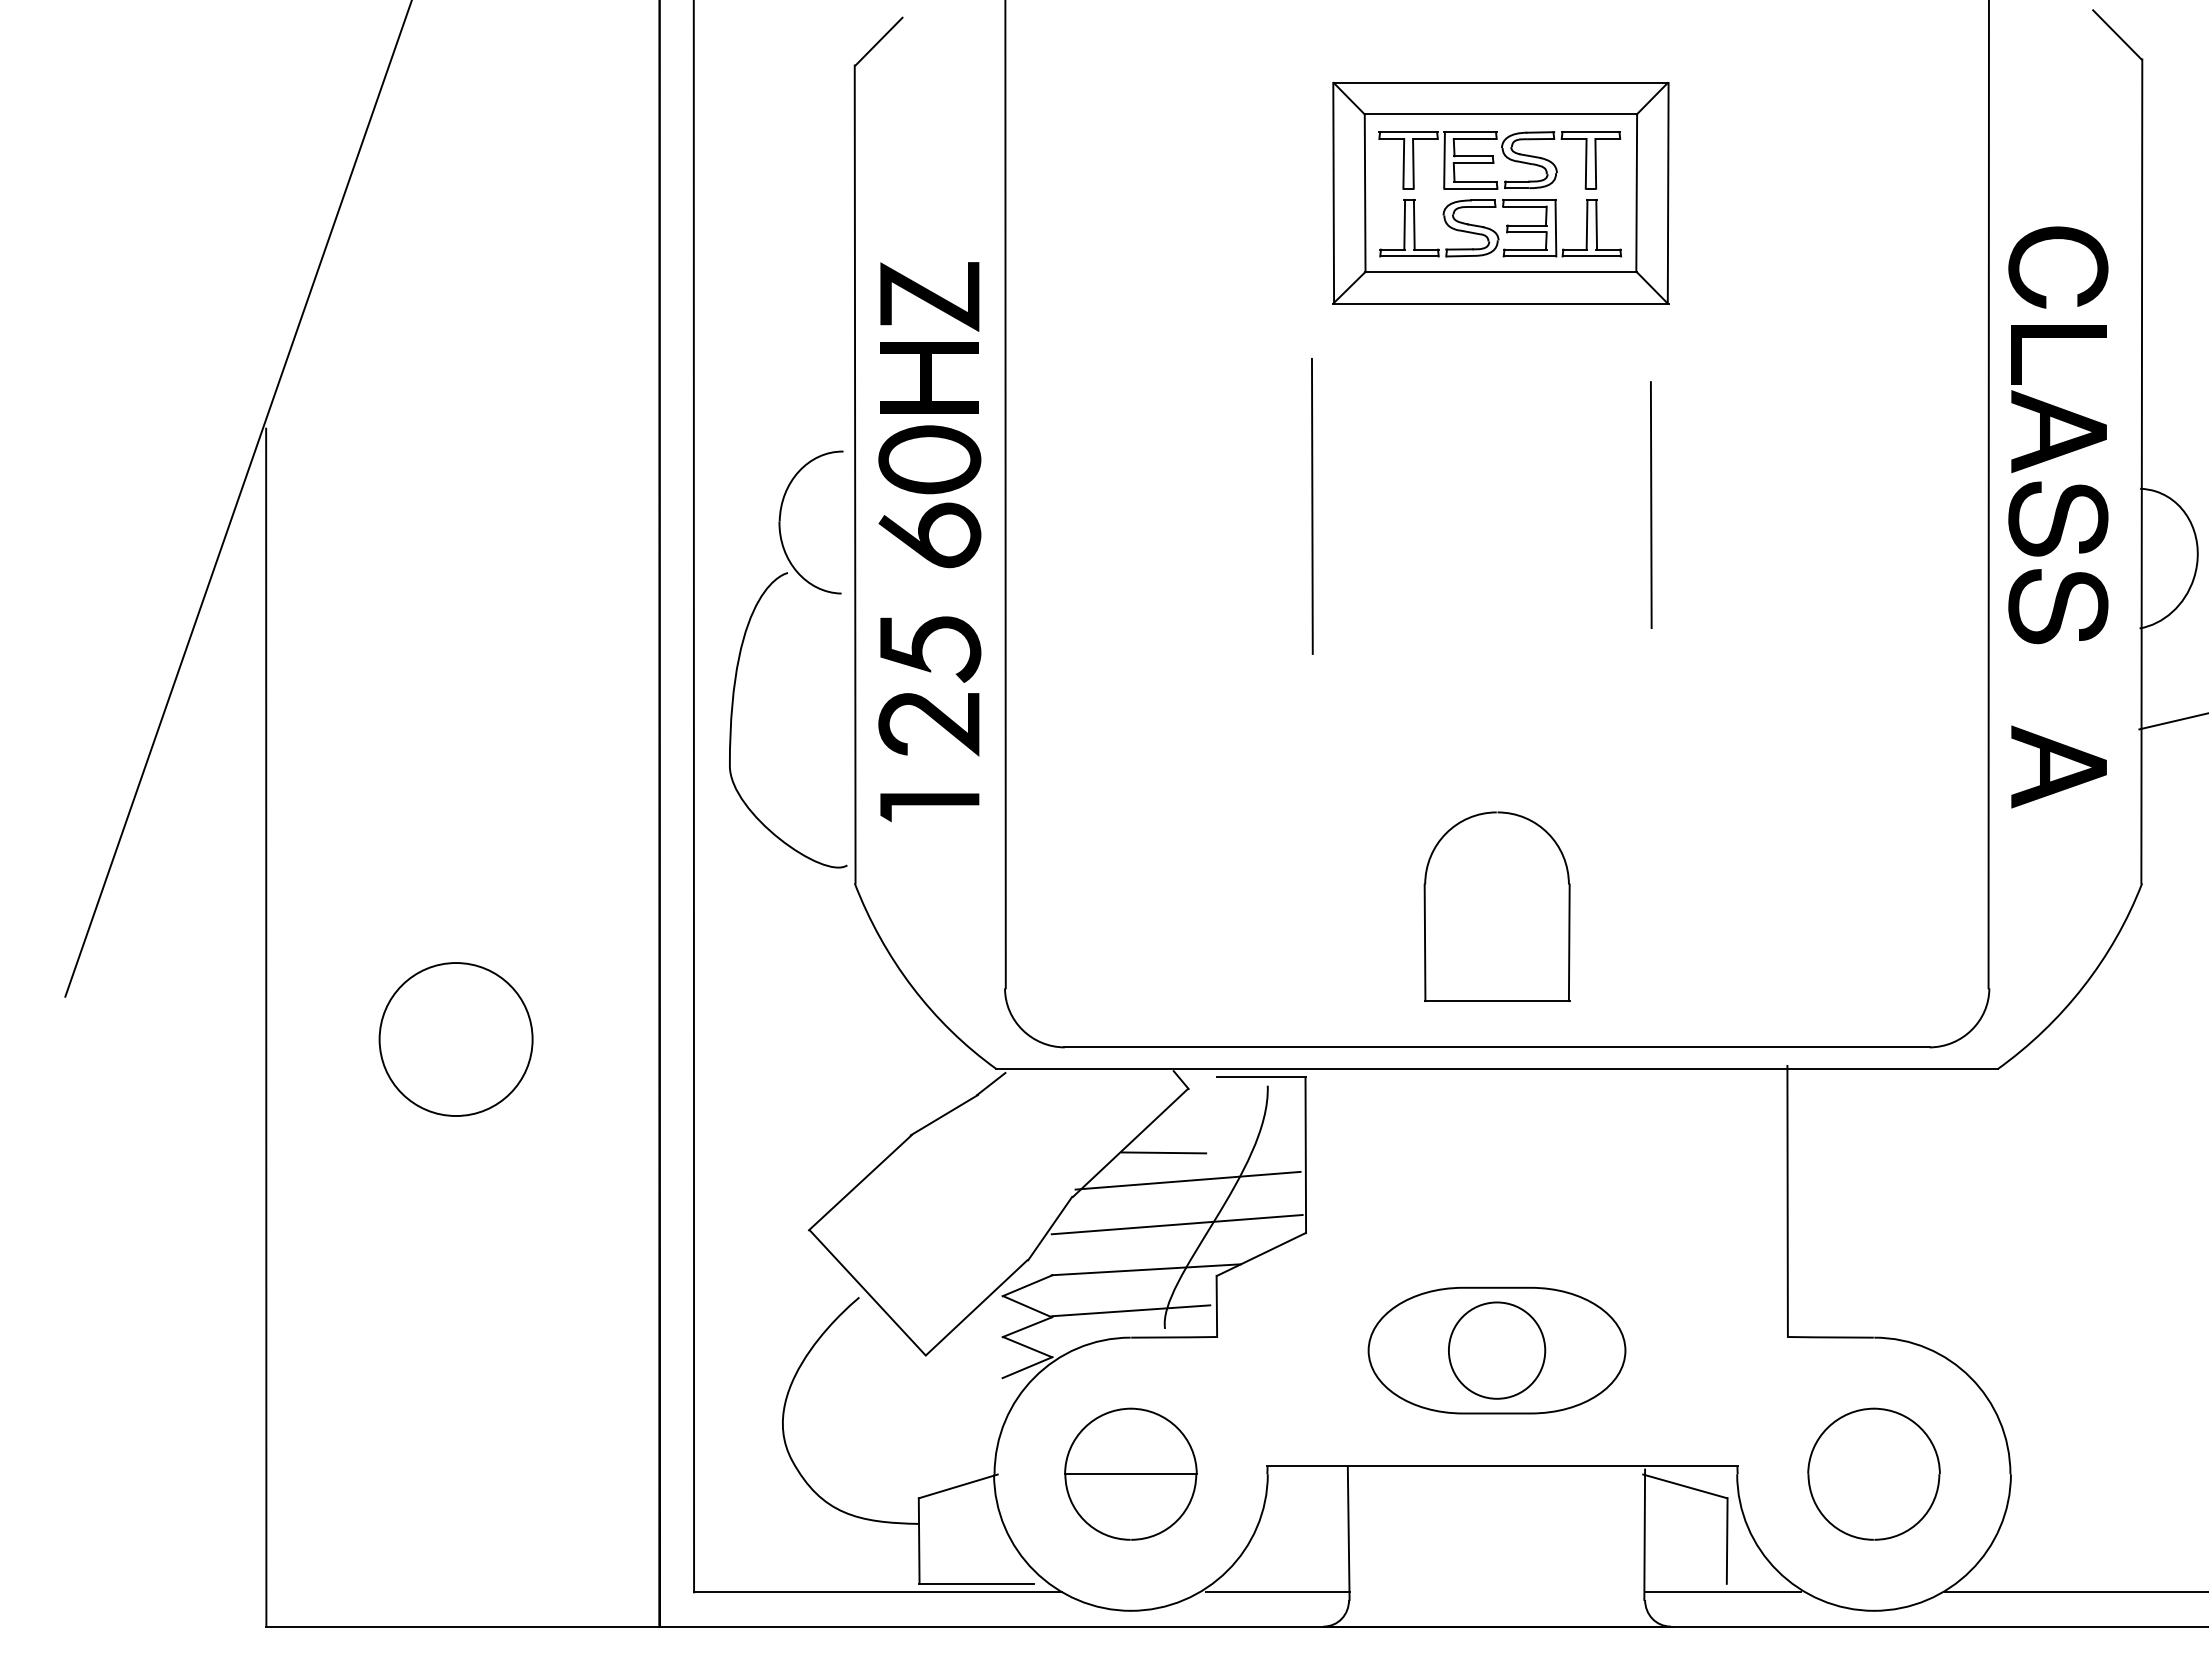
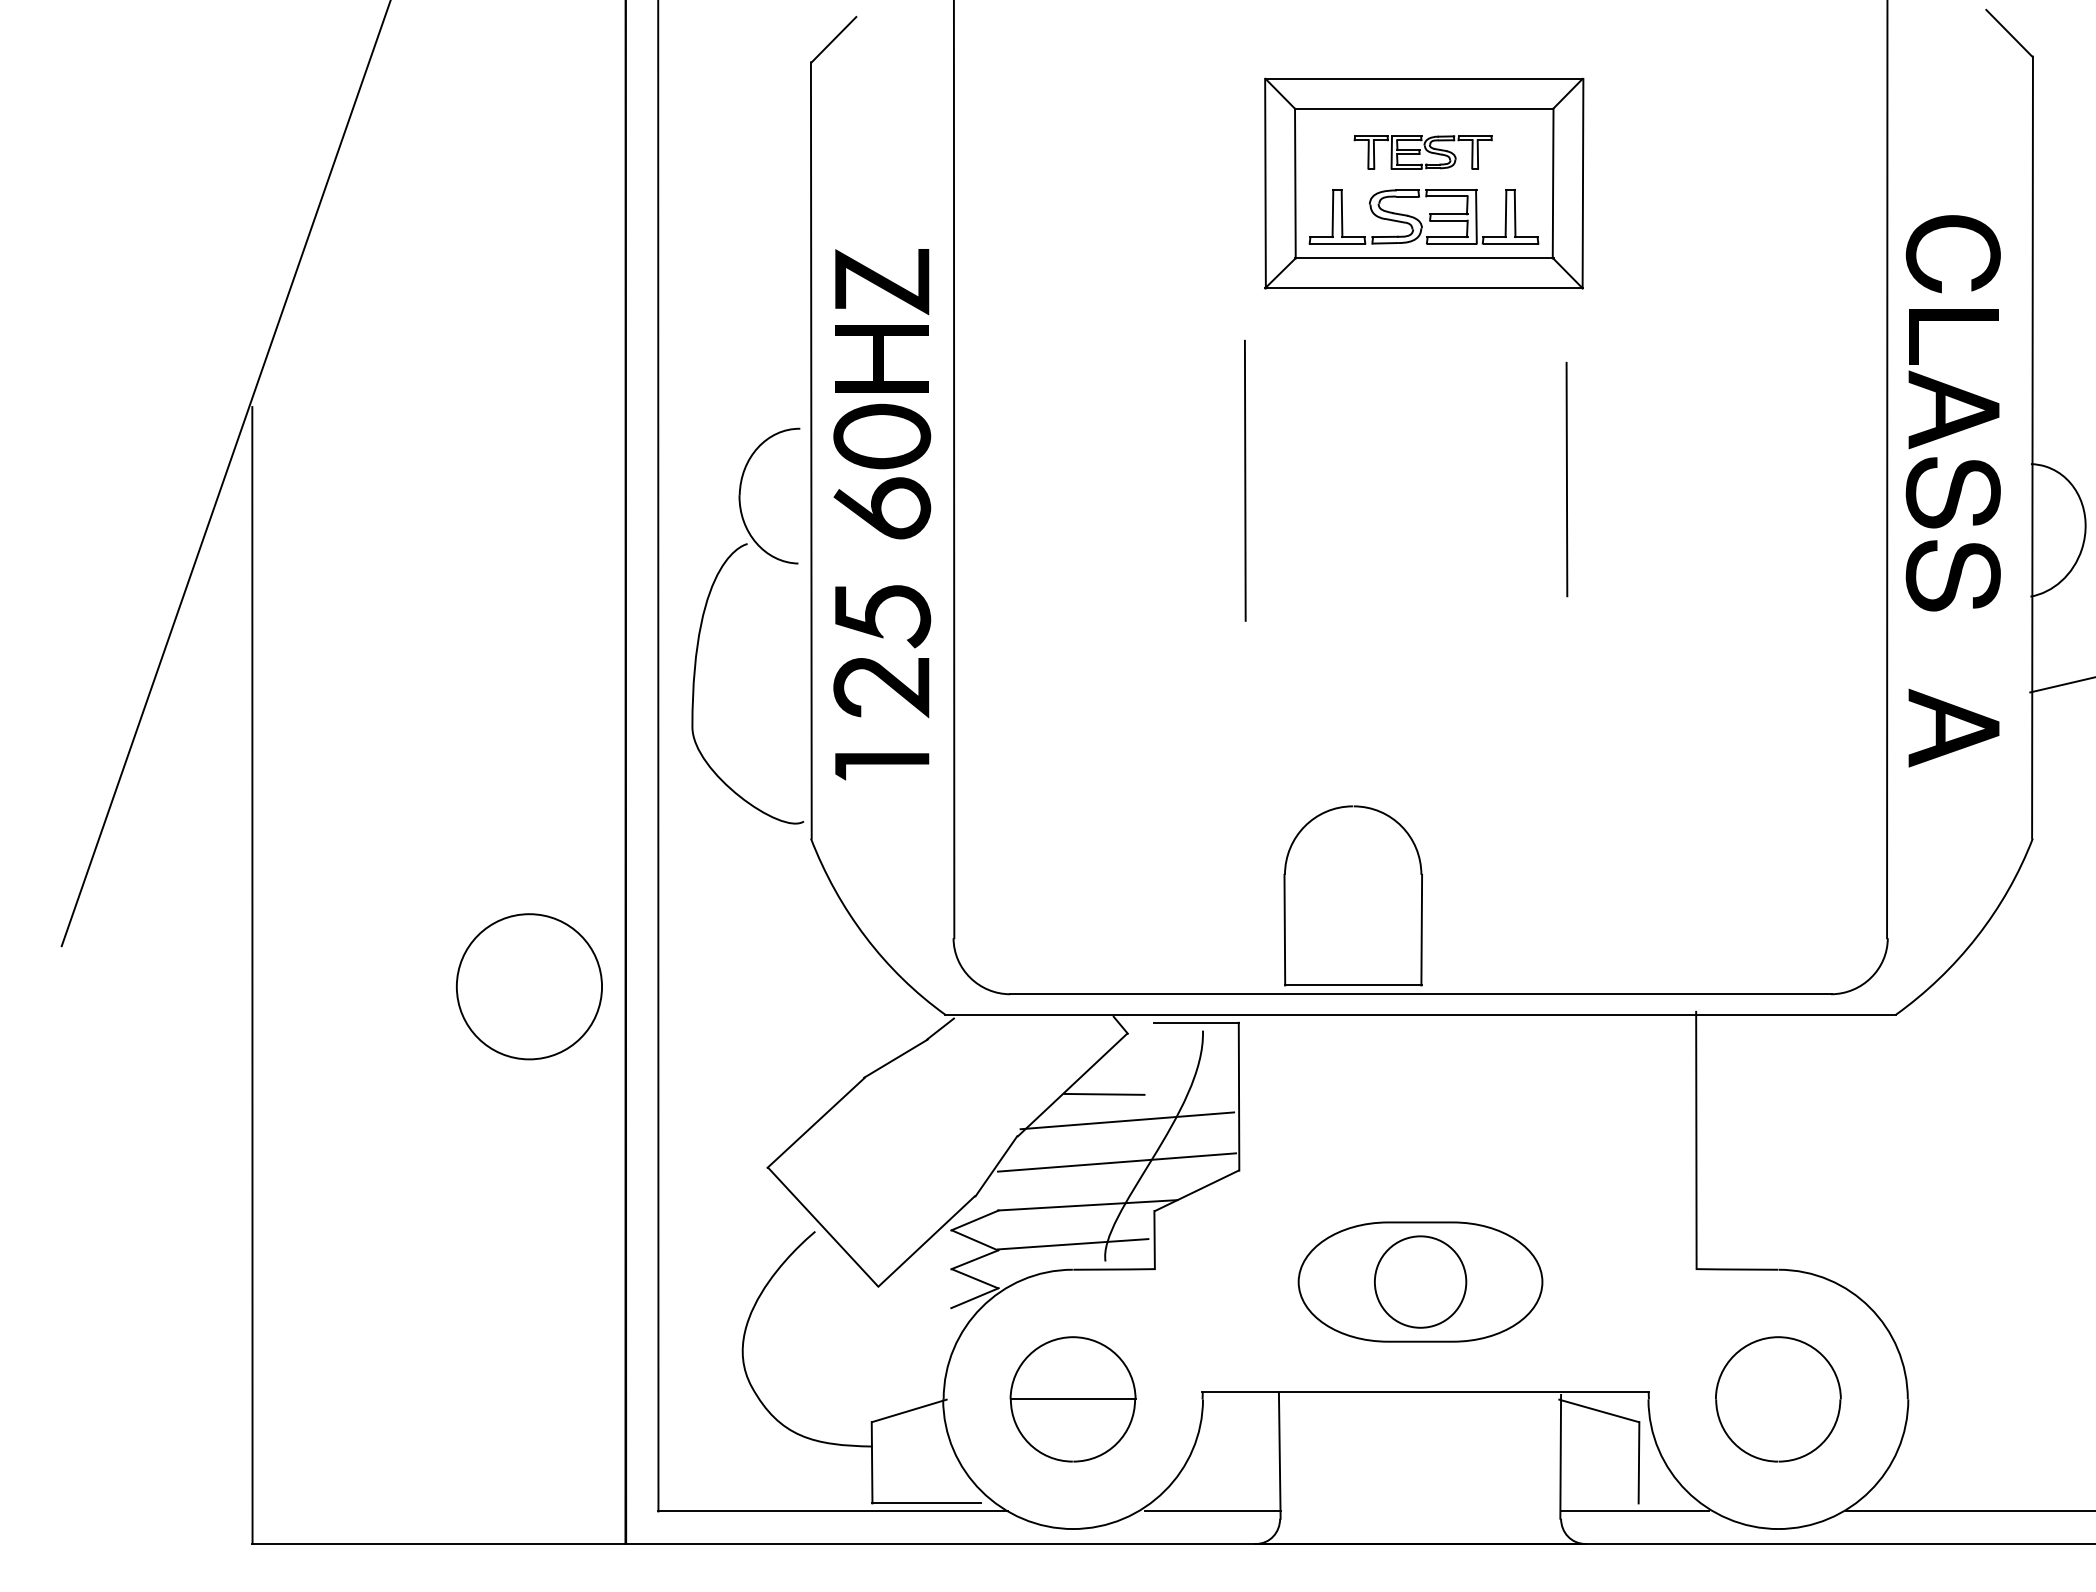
part: (1499, 160) -> (1422, 152), size x0.6
part: (1496, 906) -> (1352, 895), moved
part: (455, 1039) -> (528, 986), moved

